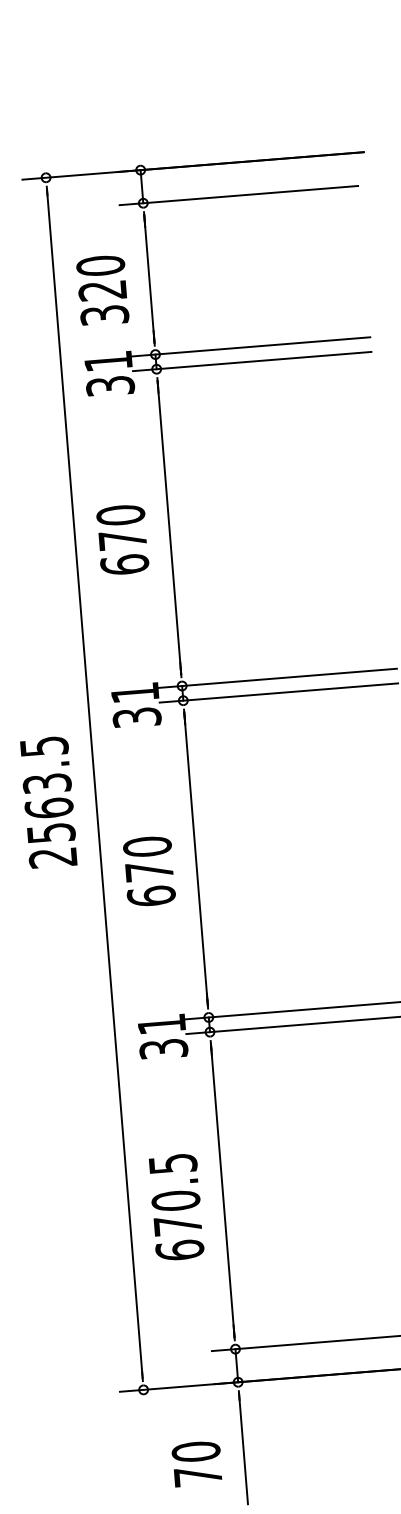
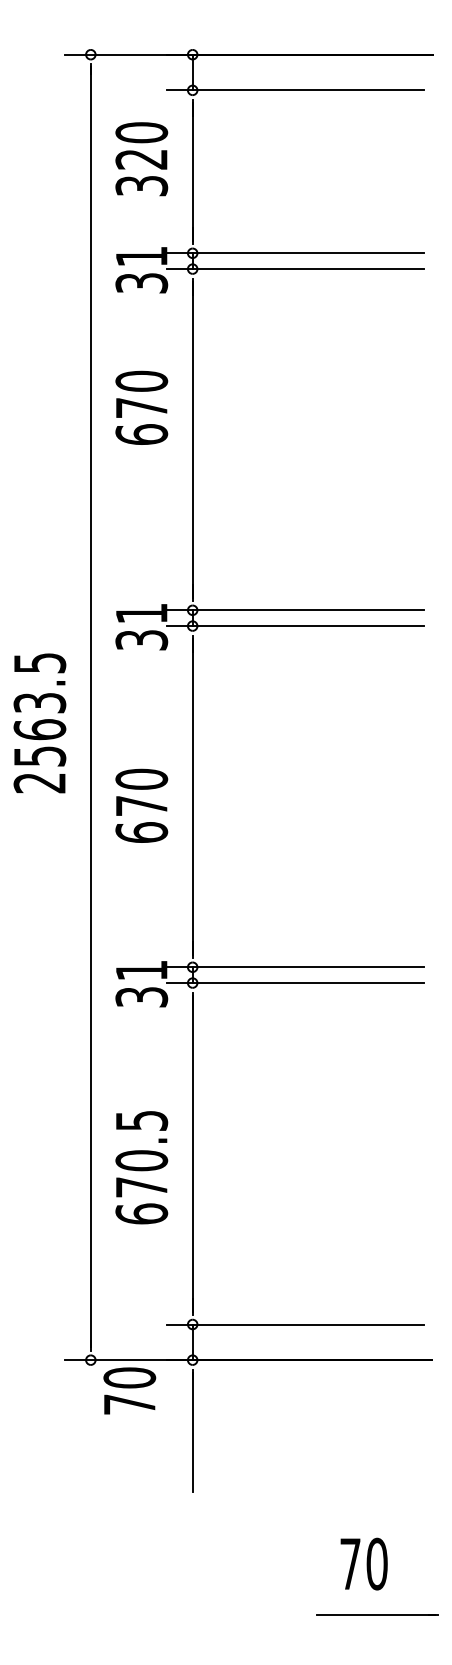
text: (102, 290) -> (141, 159), moved
text: (122, 539) -> (141, 407), moved
text: (196, 1463) -> (129, 1390), moved

